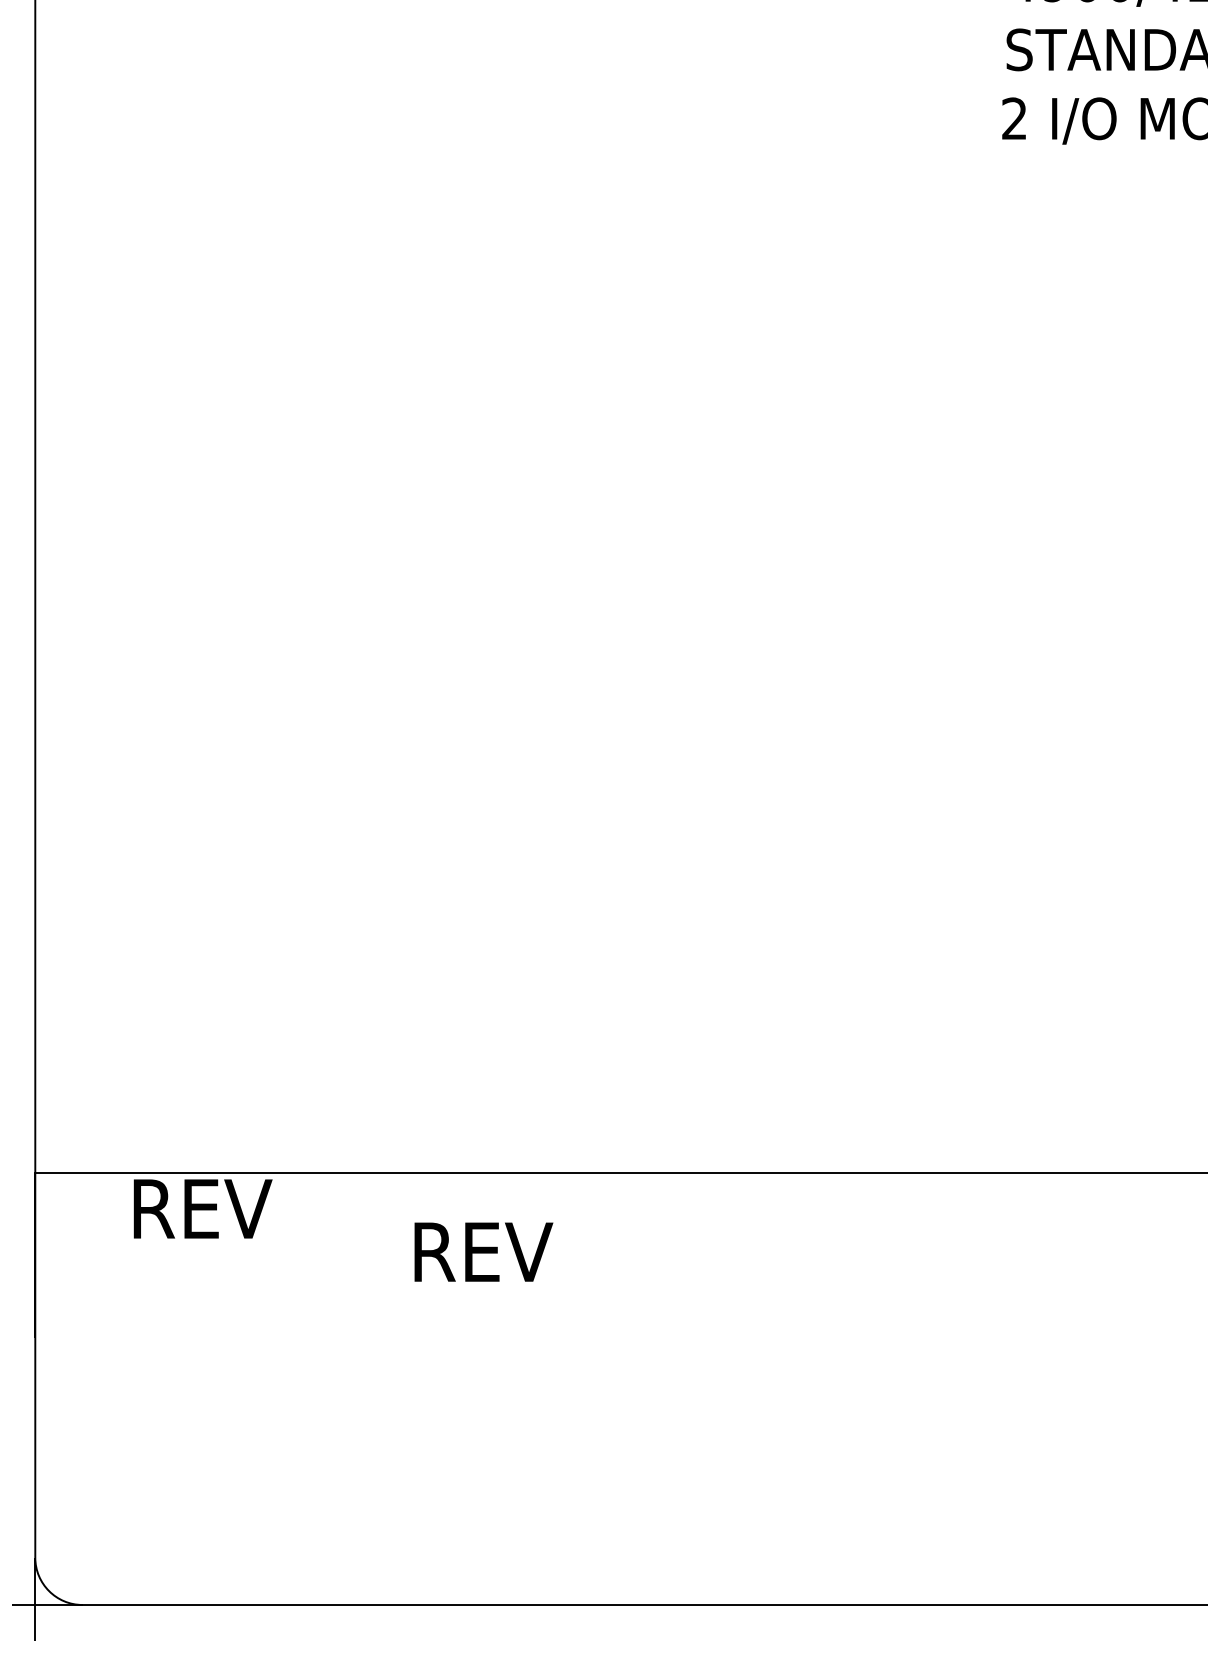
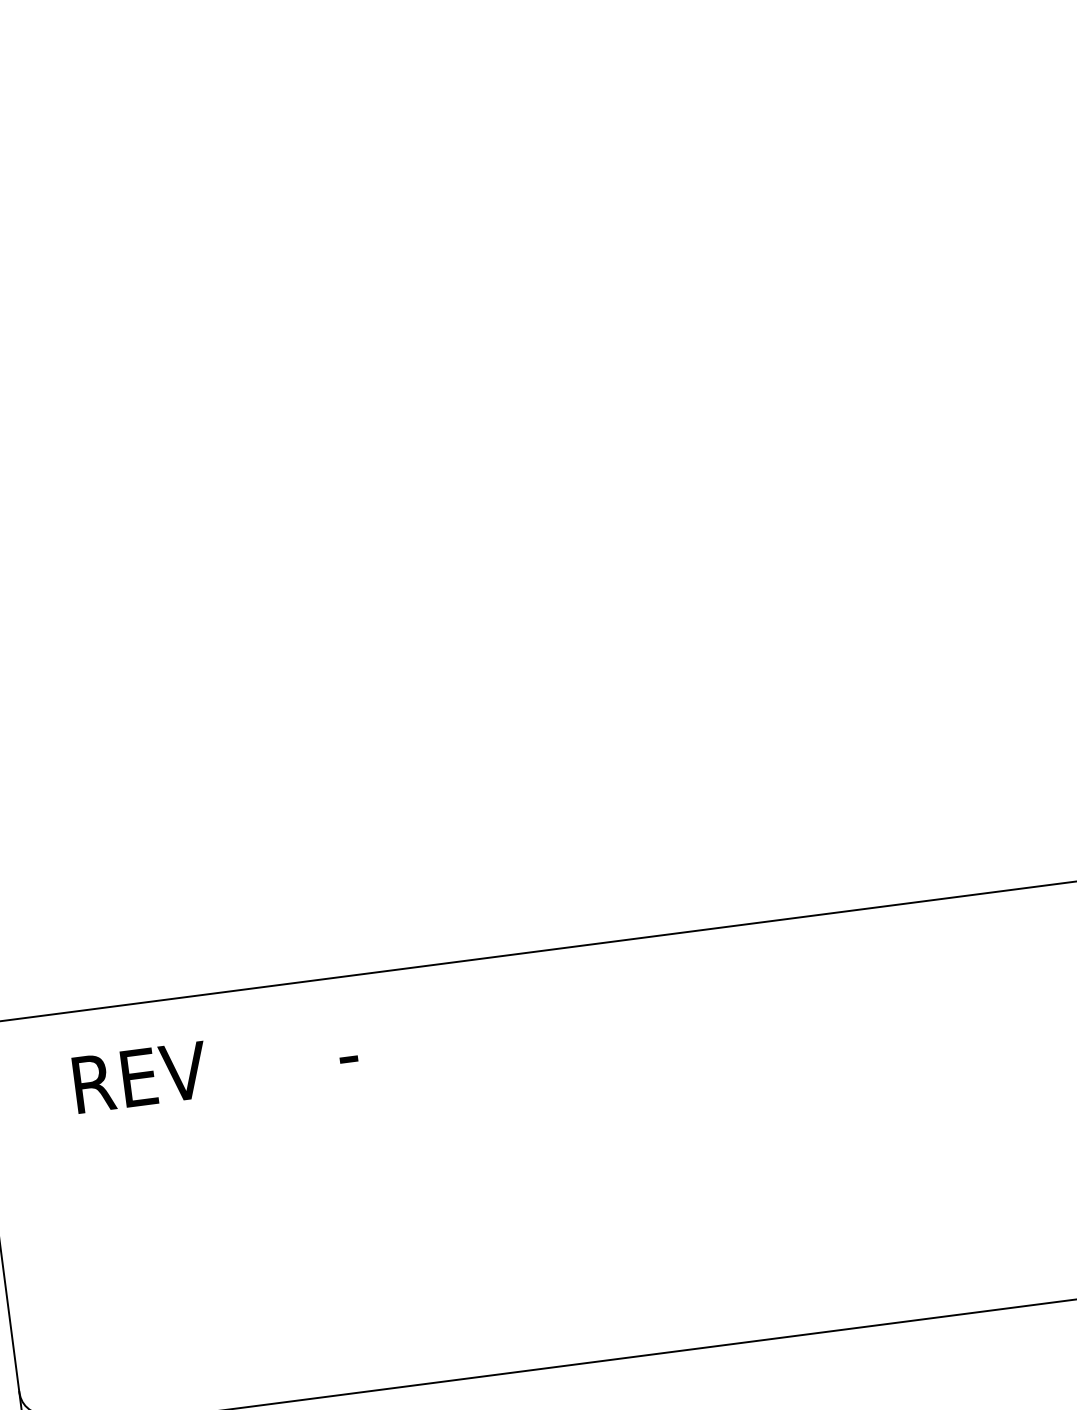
text: (202, 1208) -> (140, 1077), moved
text: (482, 1251) -> (406, 1044), REV -> -

